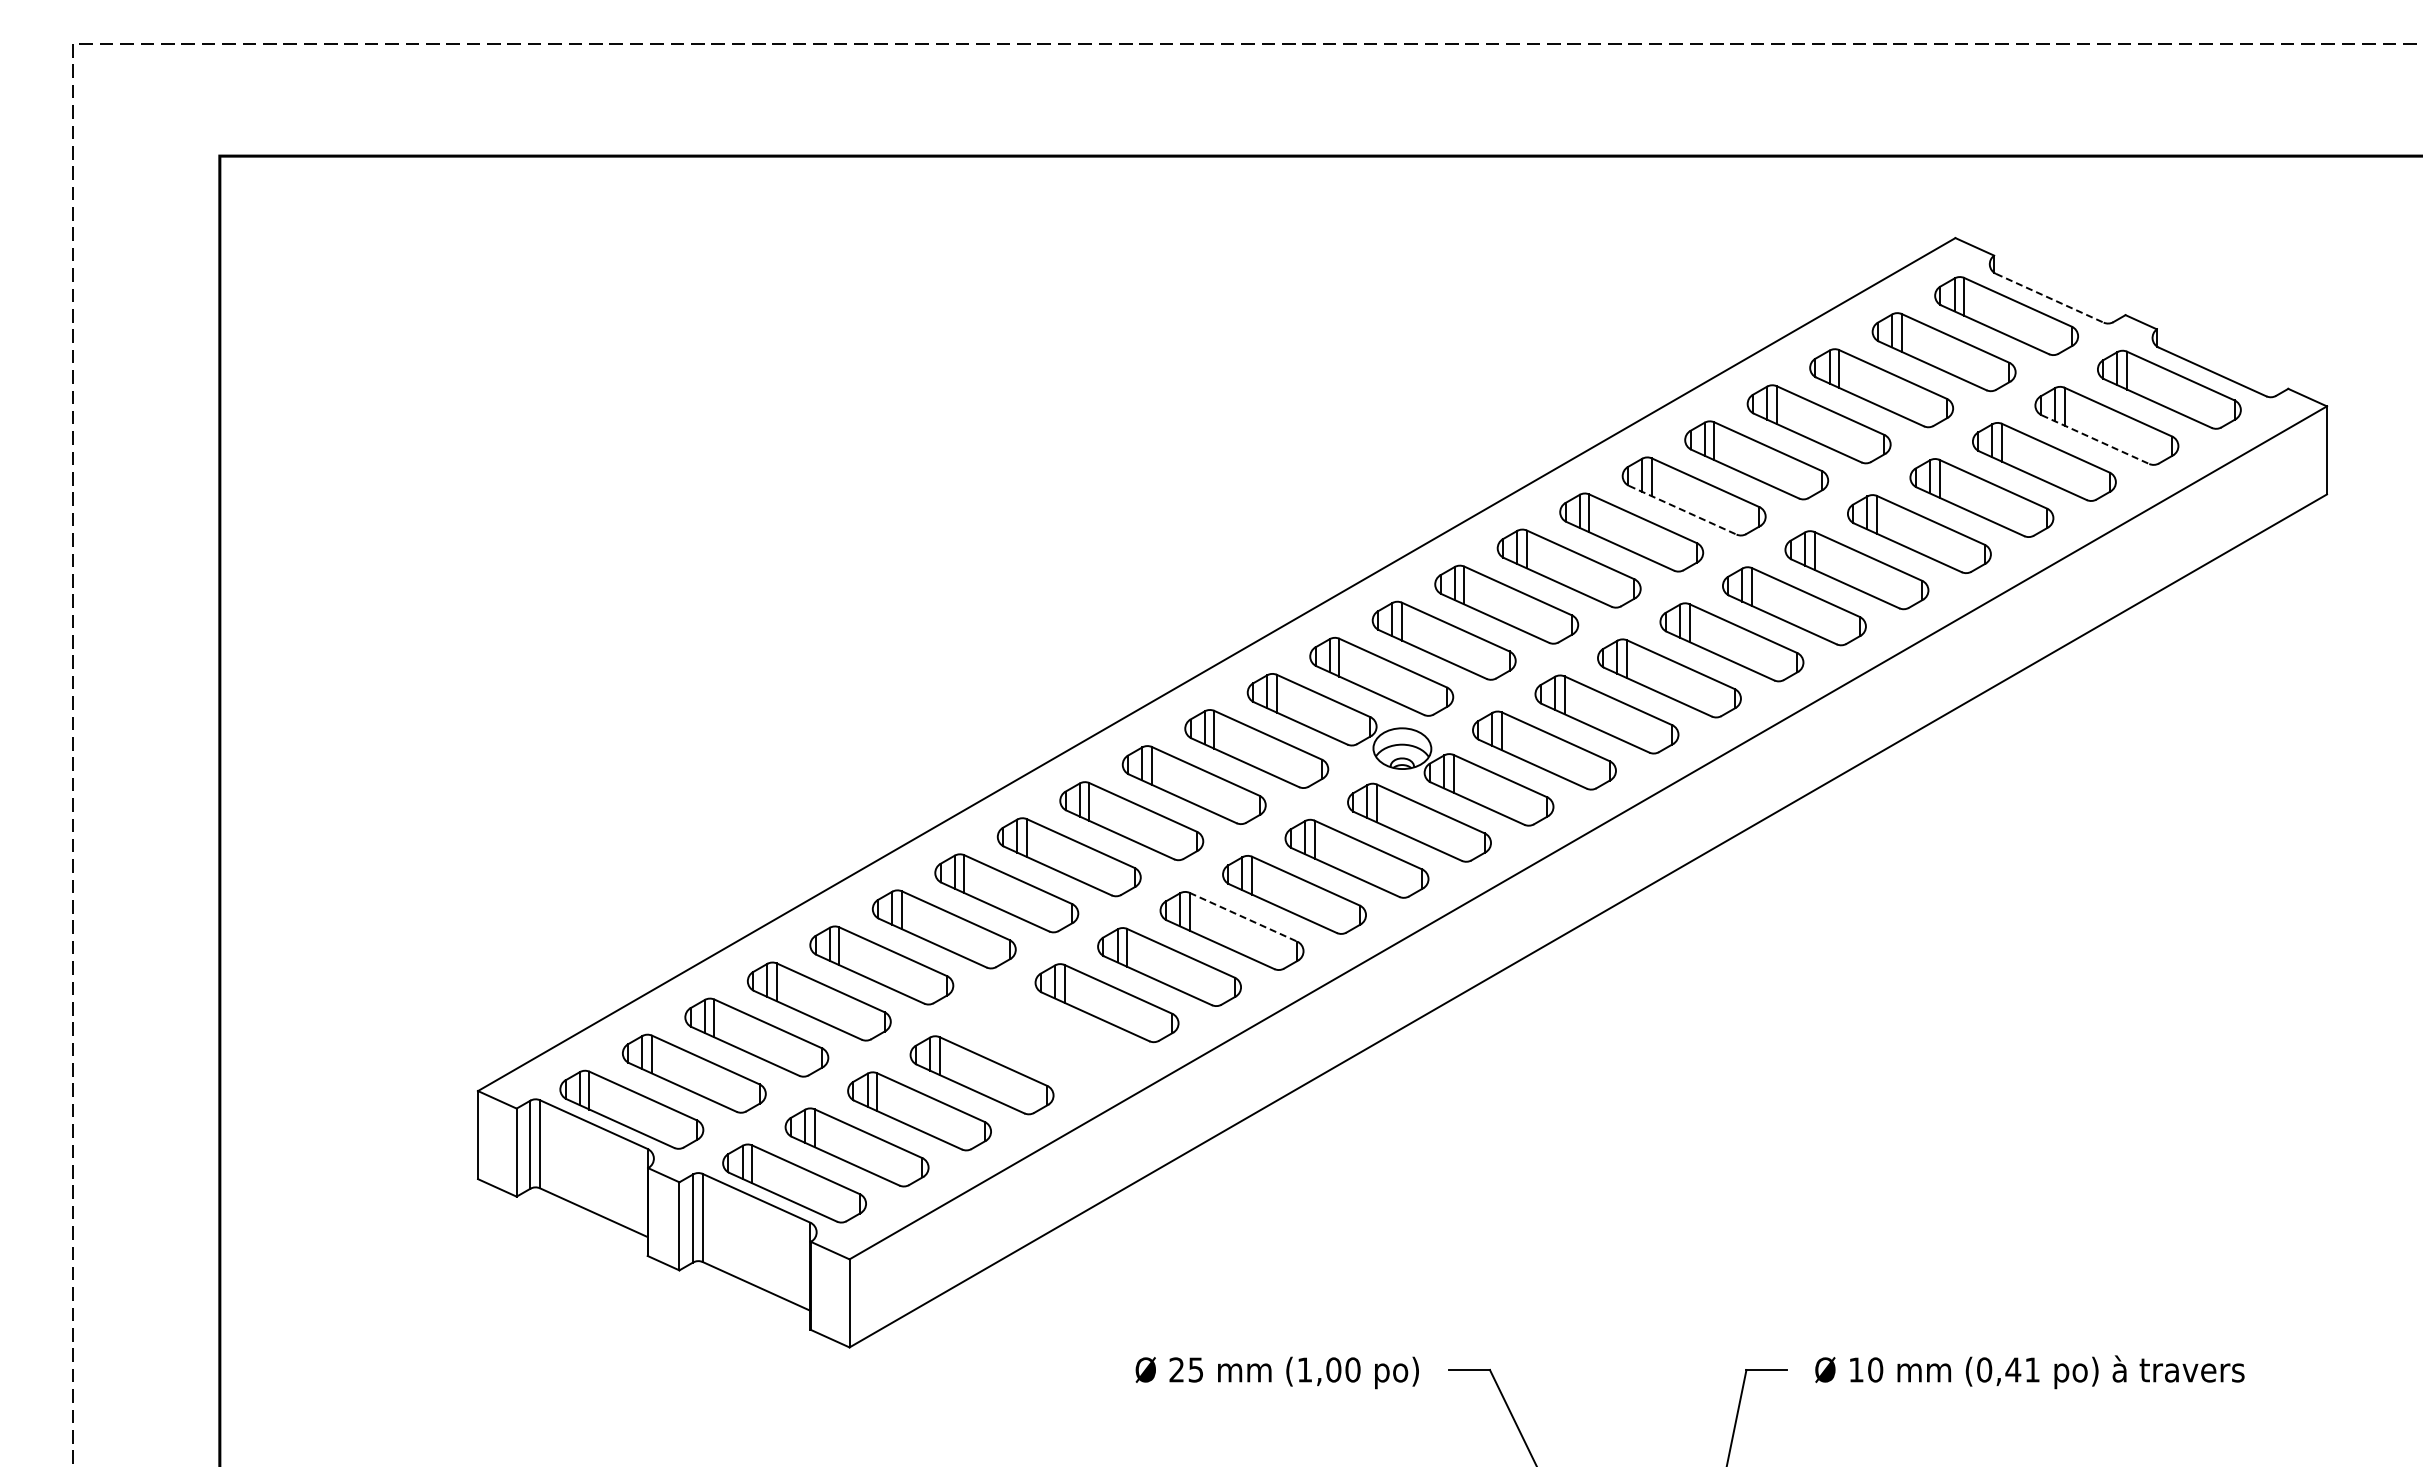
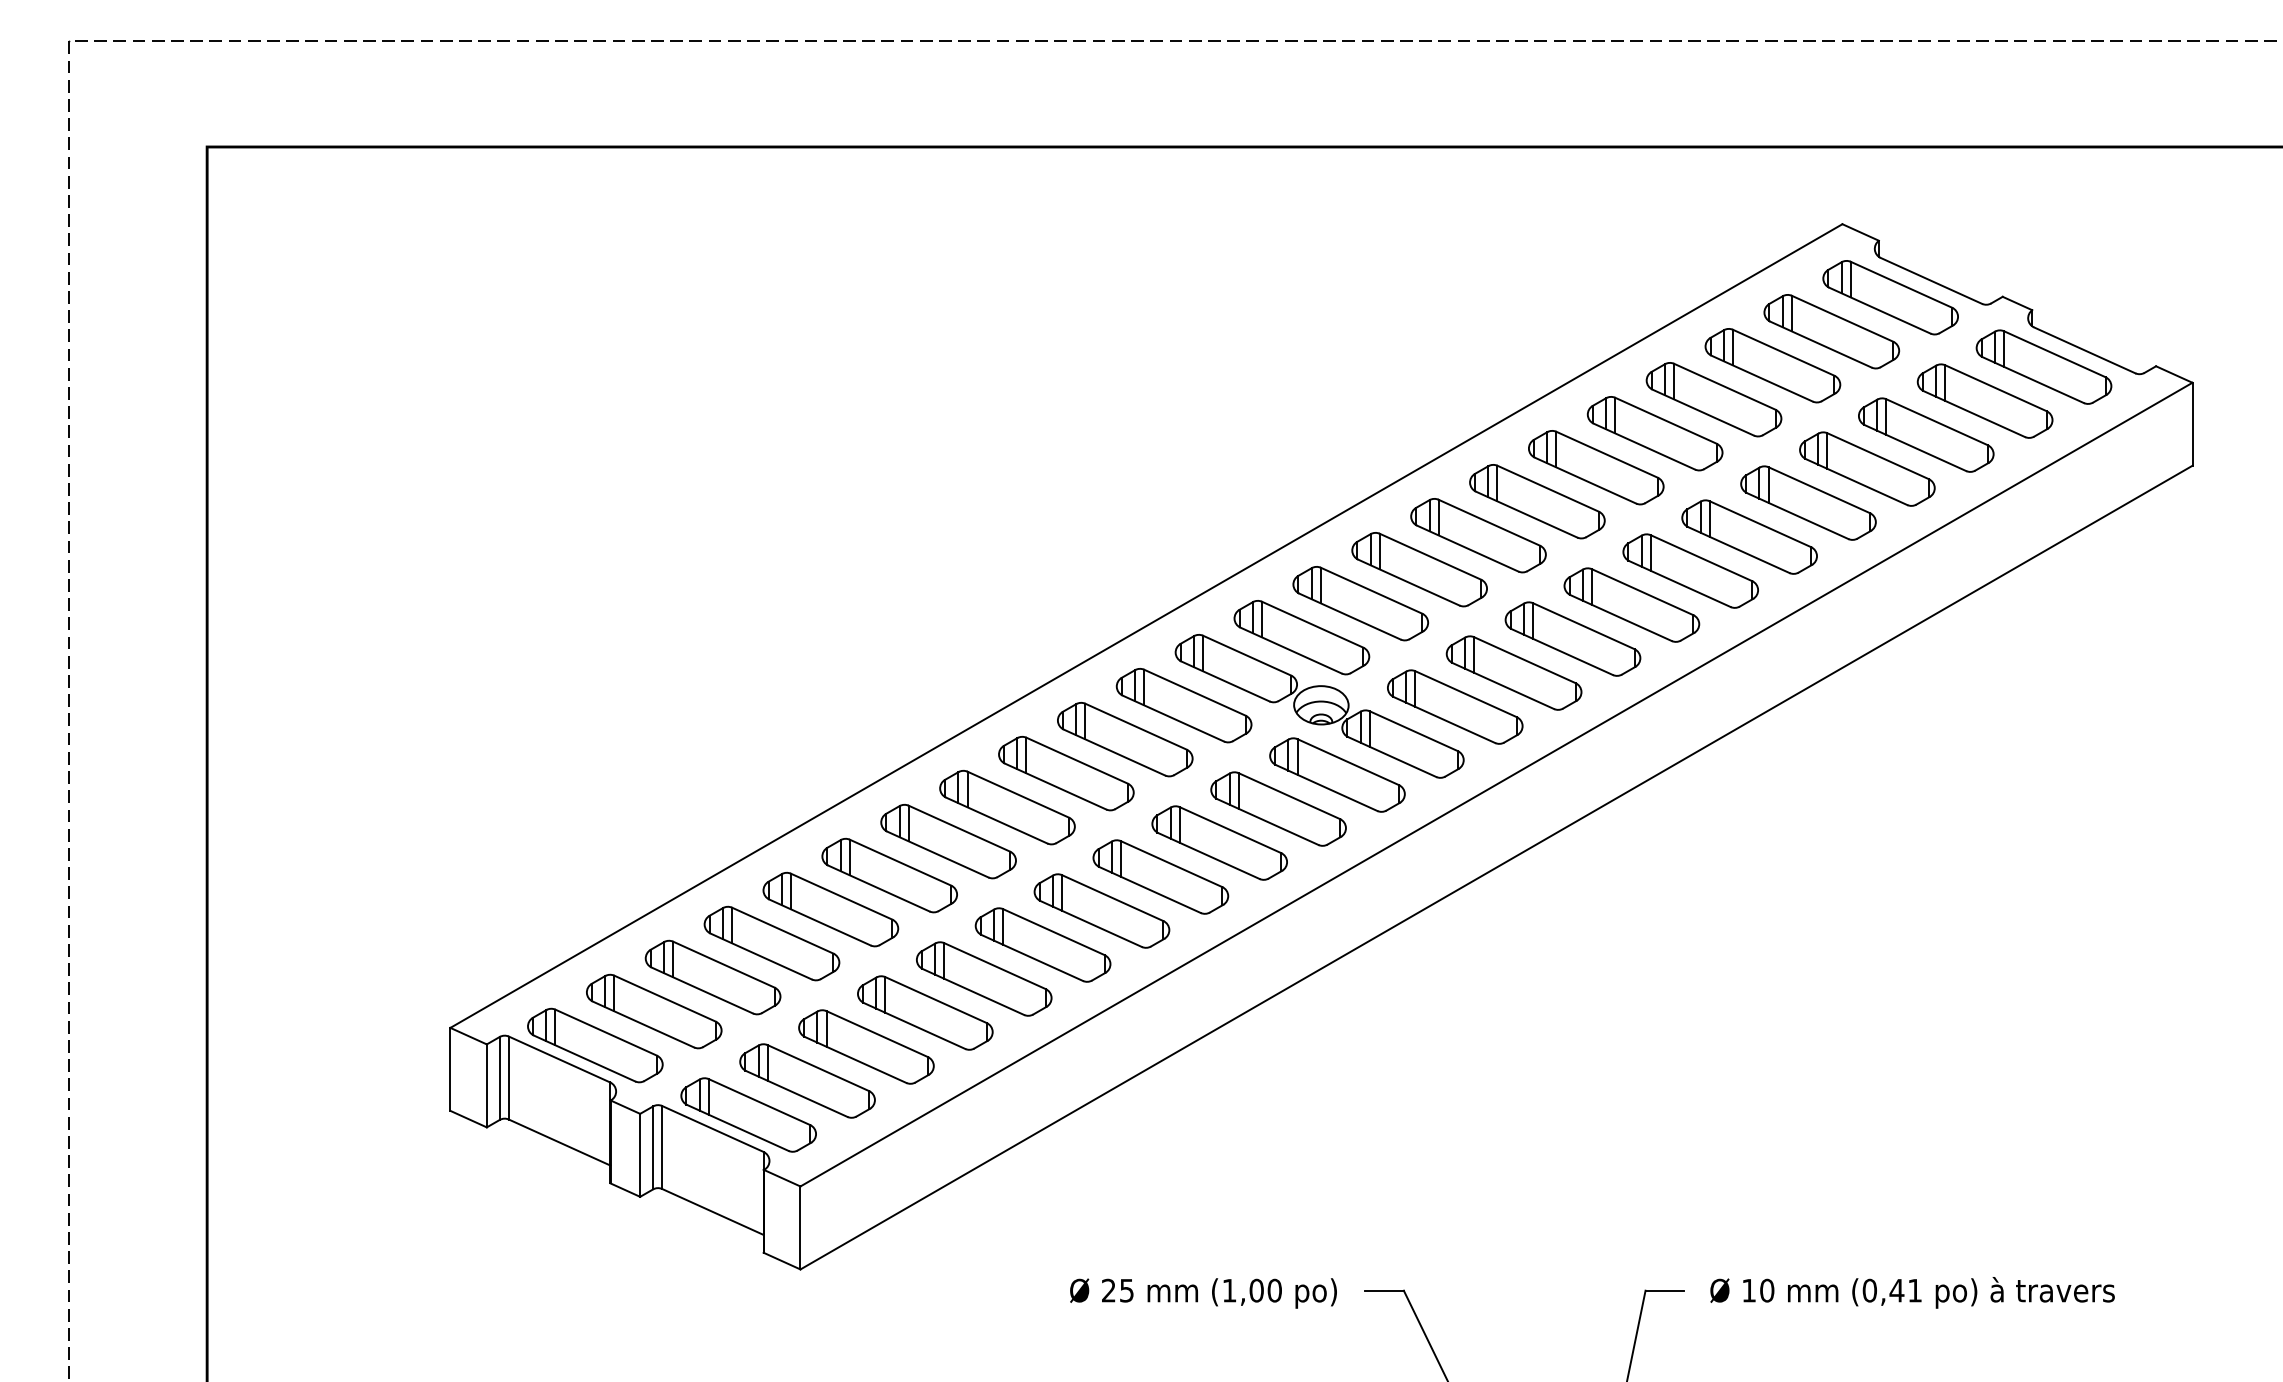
line: (2050, 298) -> (1932, 281), dashed -> solid
line: (2095, 439) -> (1974, 413), dashed -> solid
line: (1683, 510) -> (1586, 480), dashed -> solid
line: (1243, 917) -> (1171, 864), dashed -> solid
part: (1044, 1039) -> (984, 979), added

